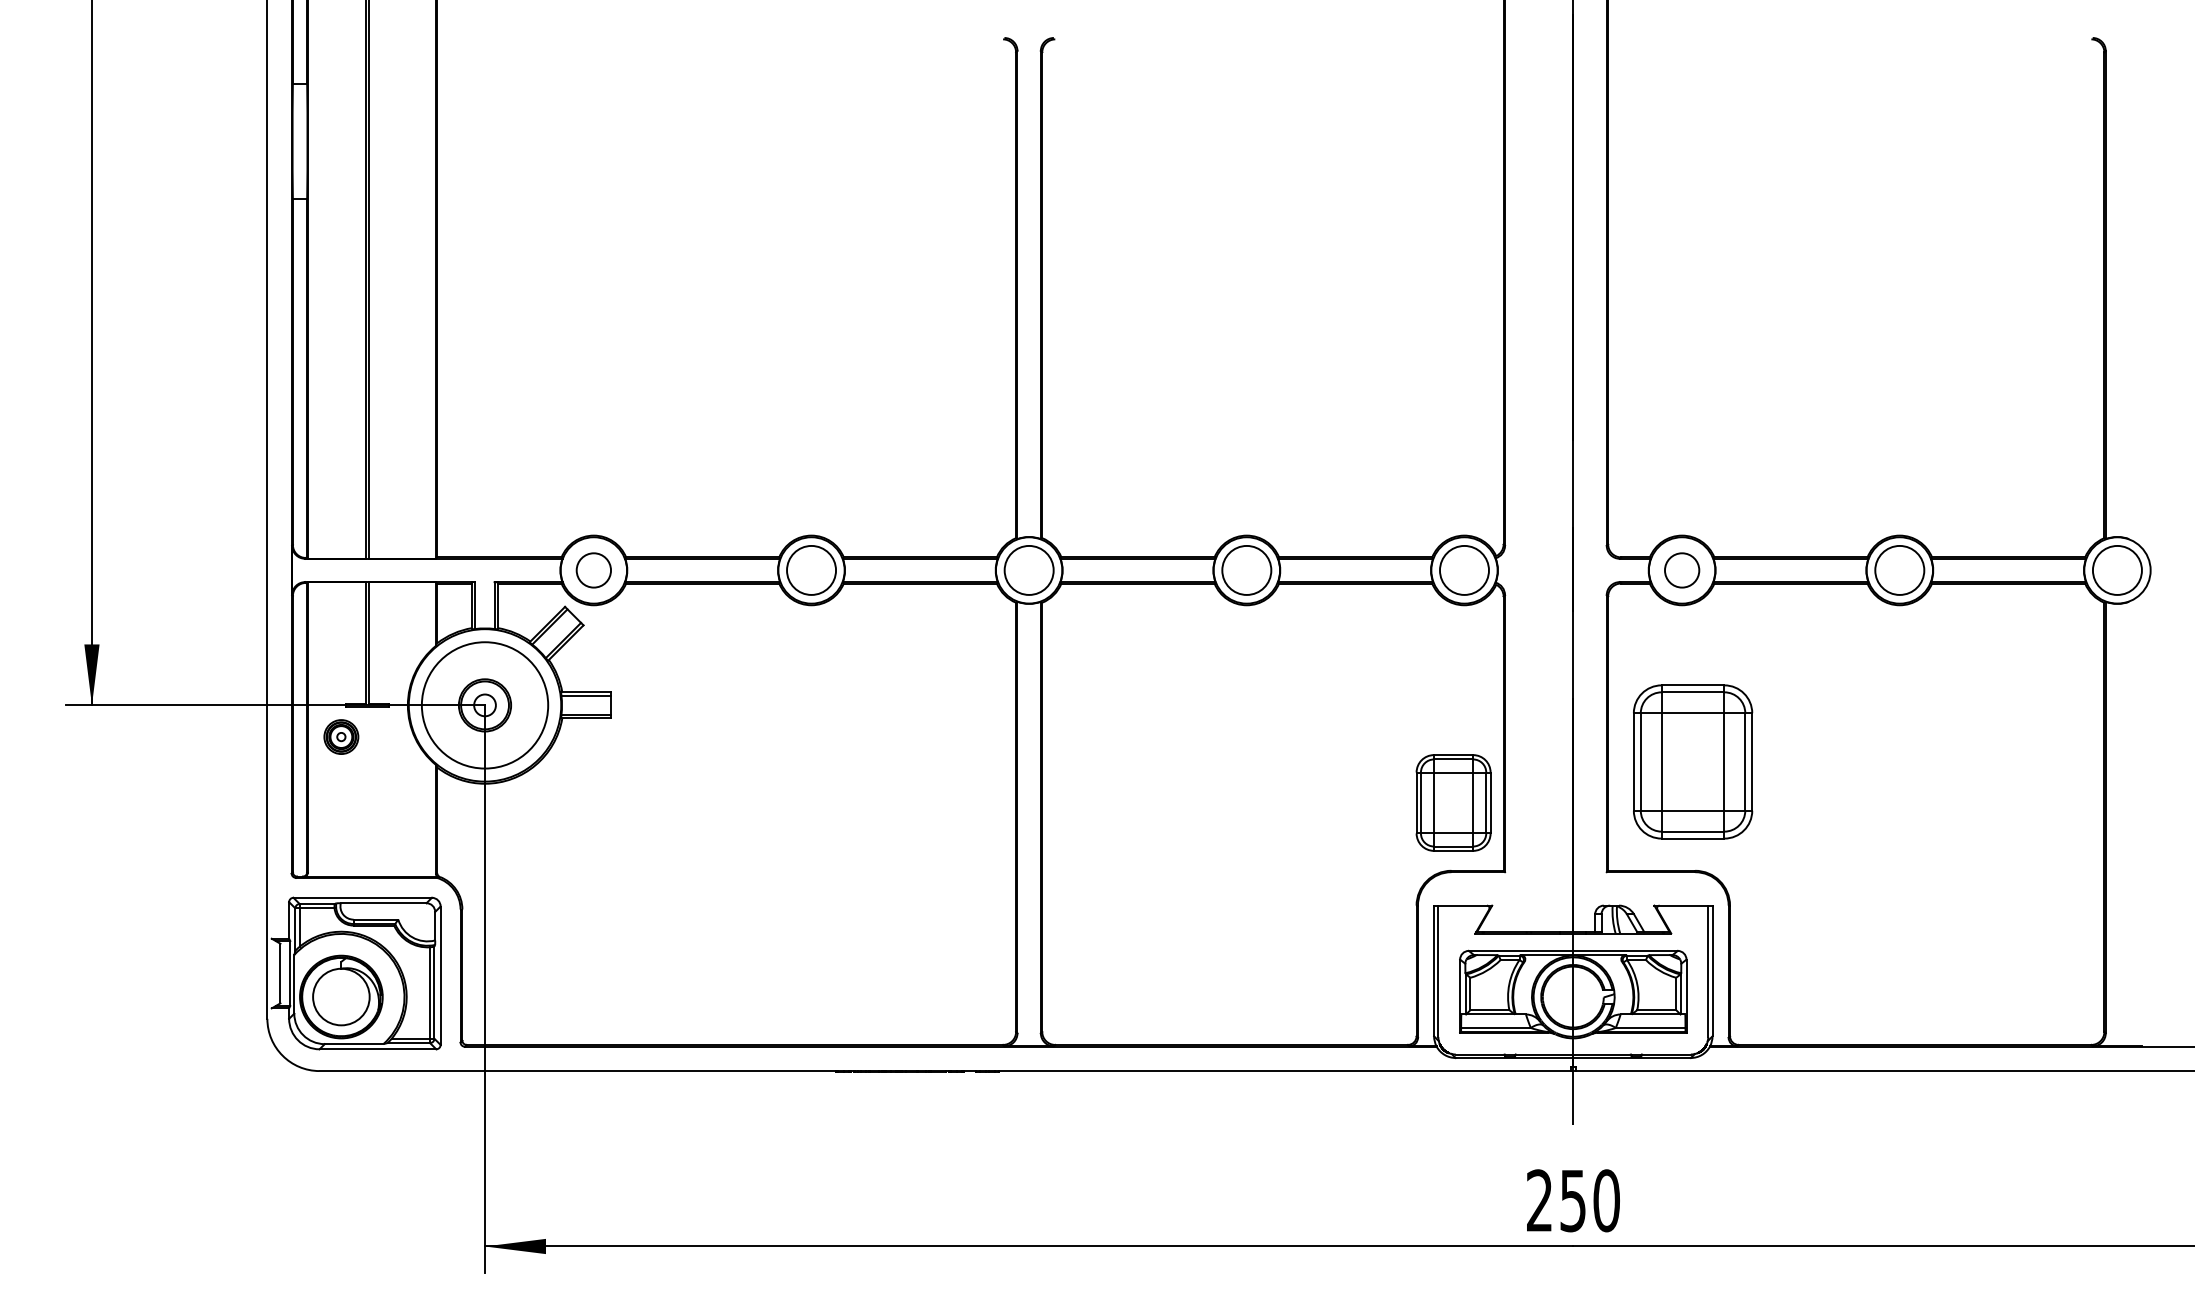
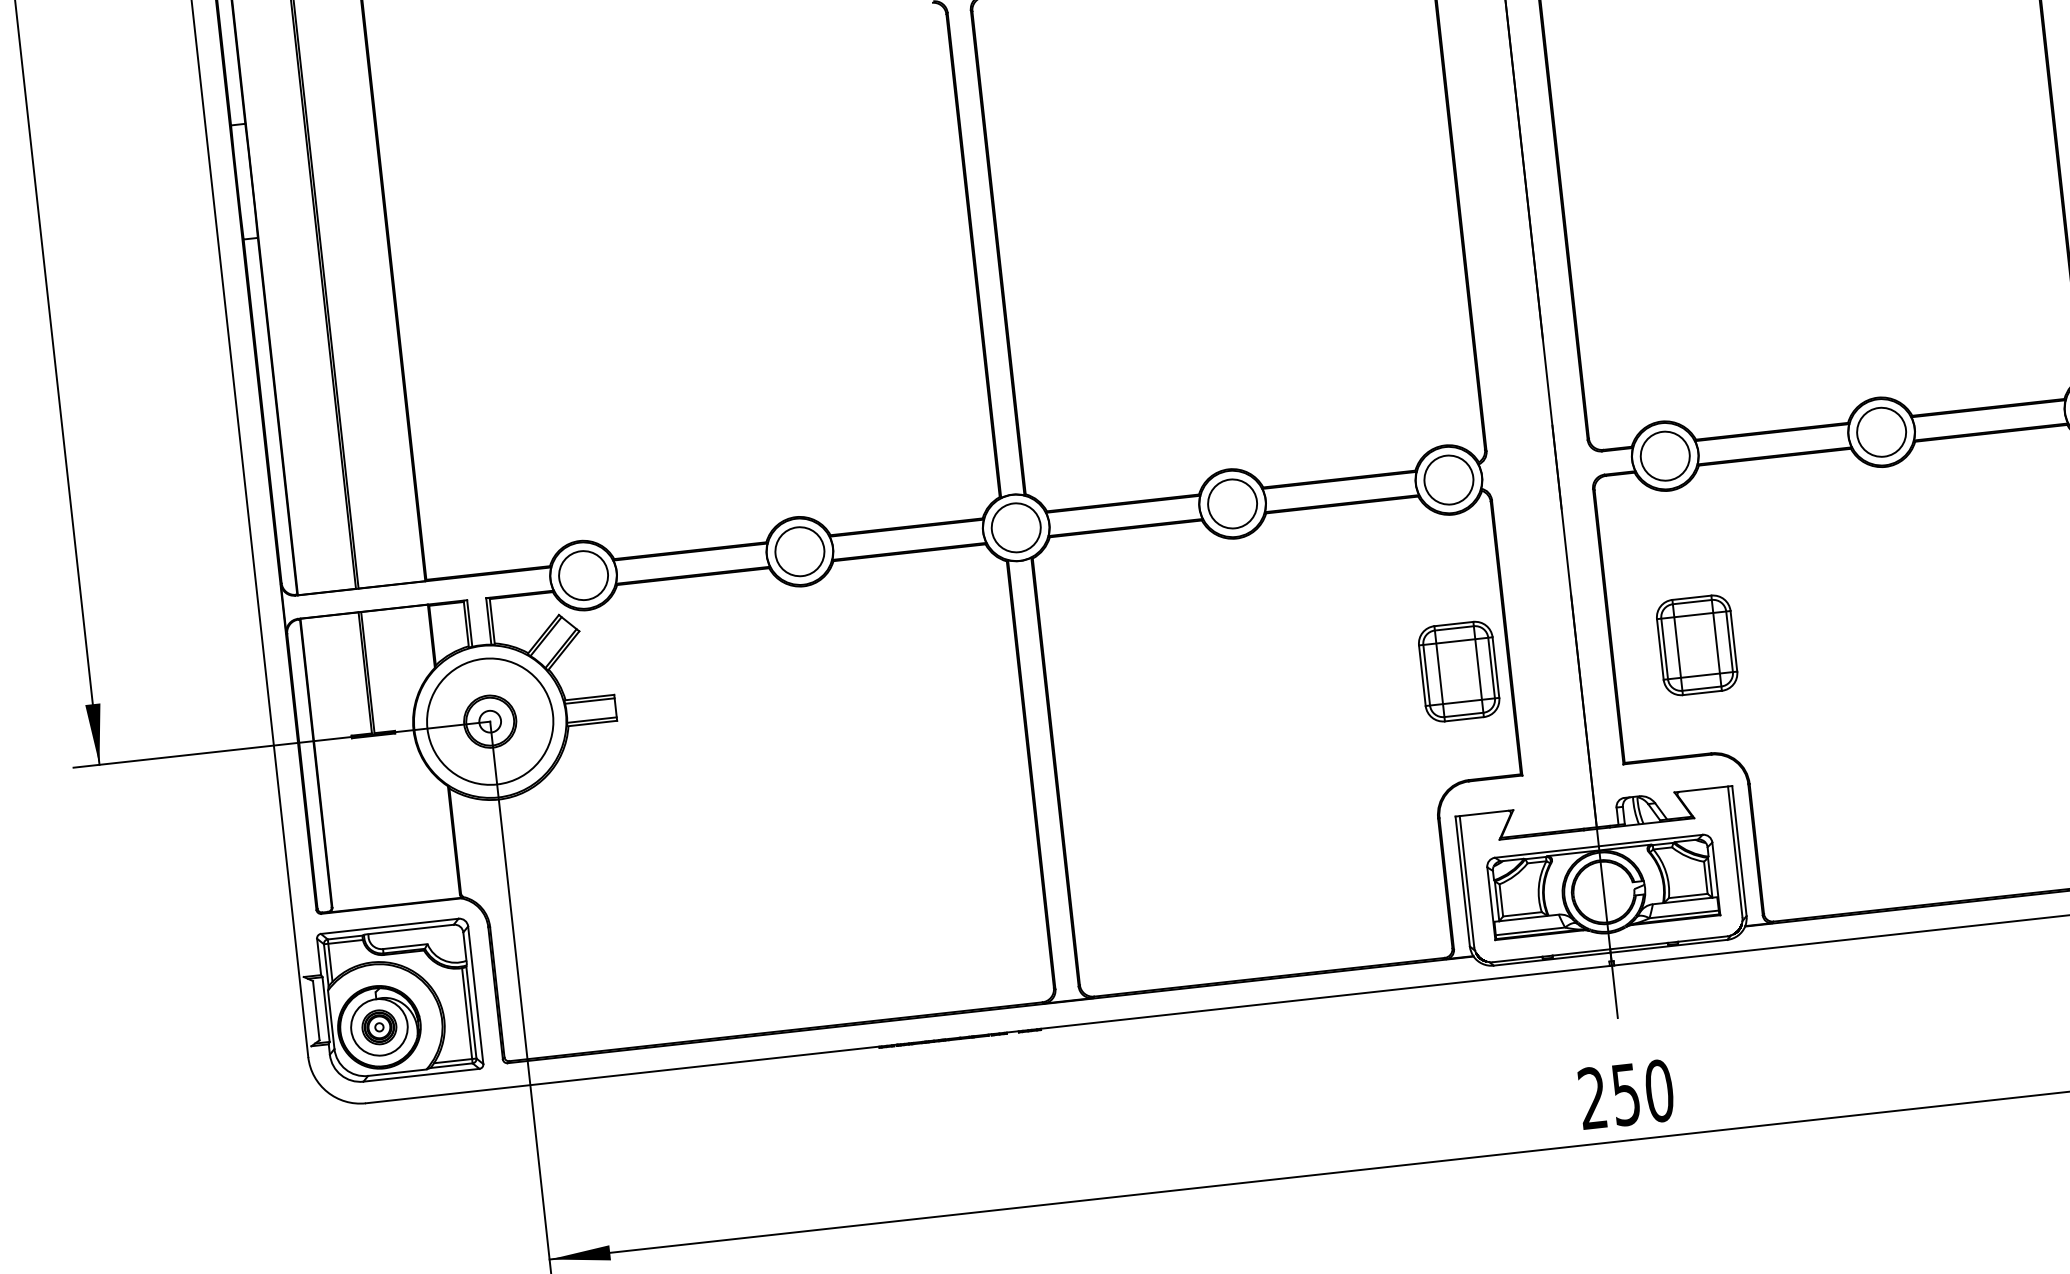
circle: (593, 569) -> (583, 574), size x1.43
circle: (1681, 569) -> (1664, 455), size x1.43
part: (341, 736) -> (379, 1026), moved
part: (1692, 761) -> (1696, 644), size x0.62
part: (1453, 802) -> (1458, 671), moved

